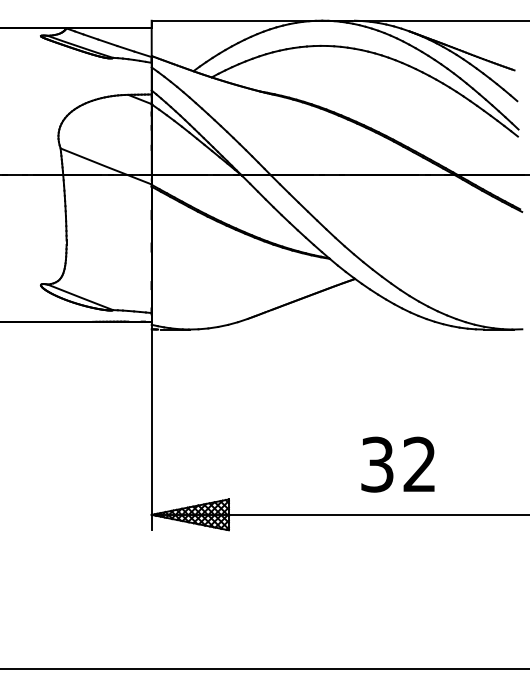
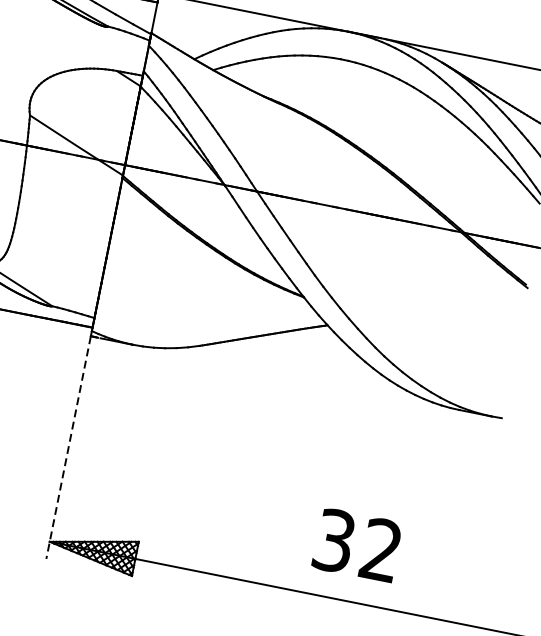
line: (151, 430) -> (68, 448), solid -> dashed
text: (397, 464) -> (356, 545), moved

